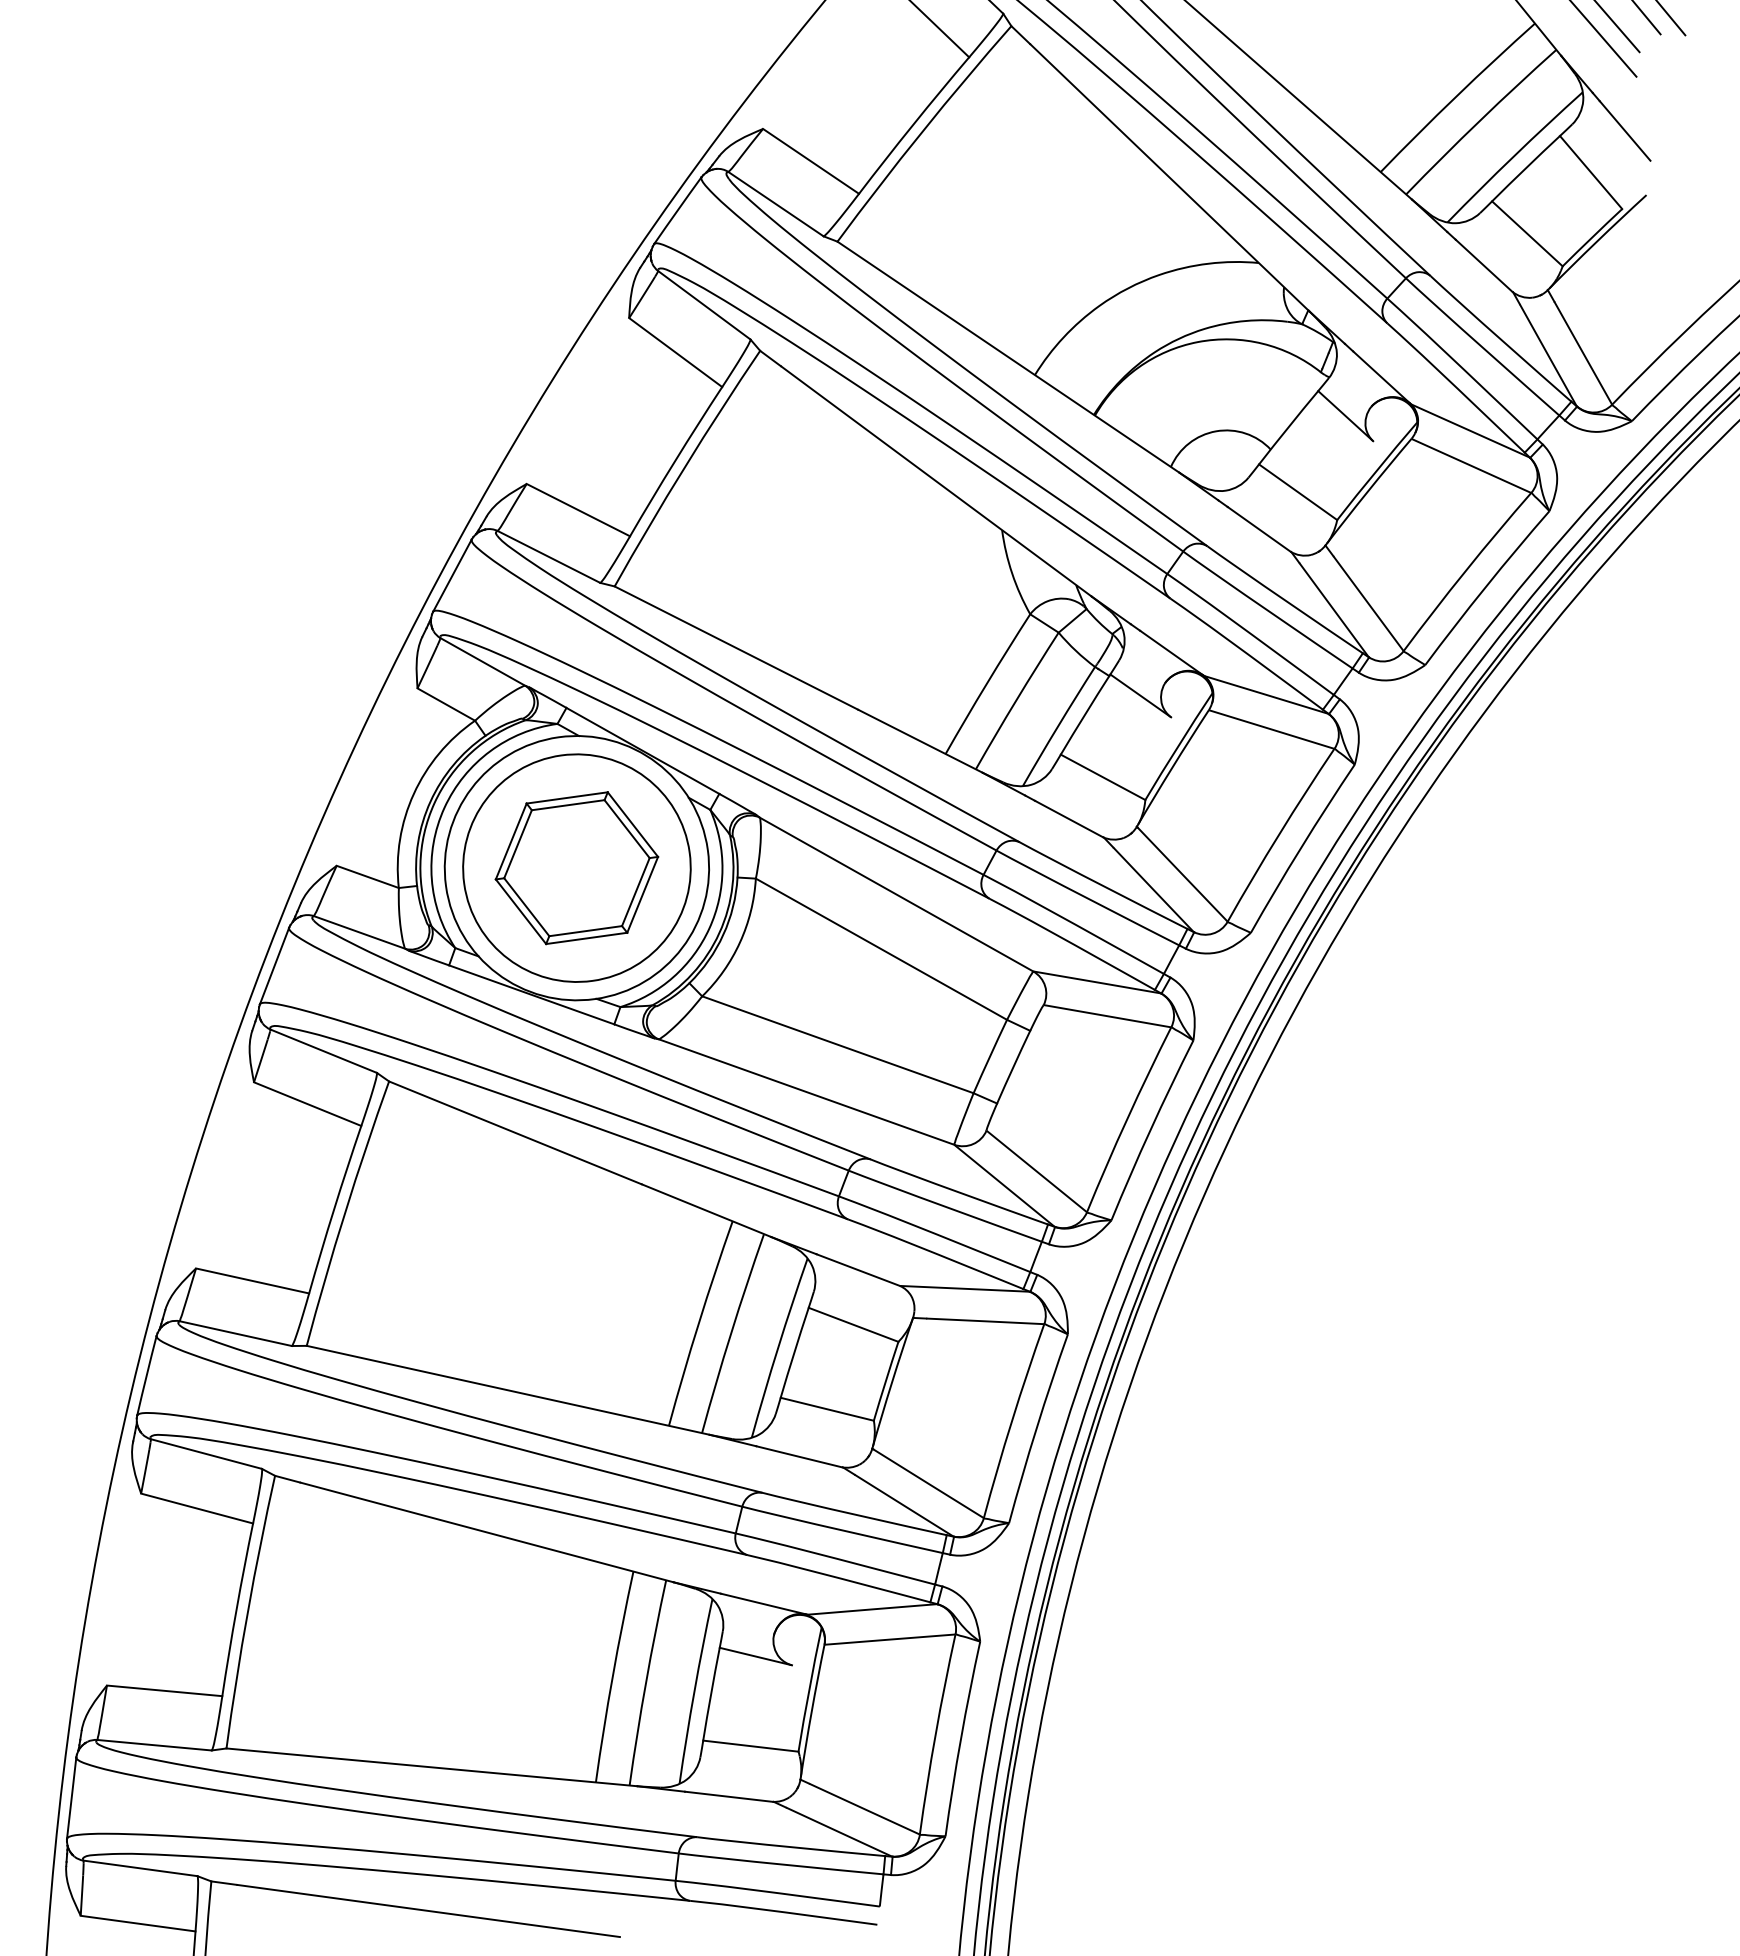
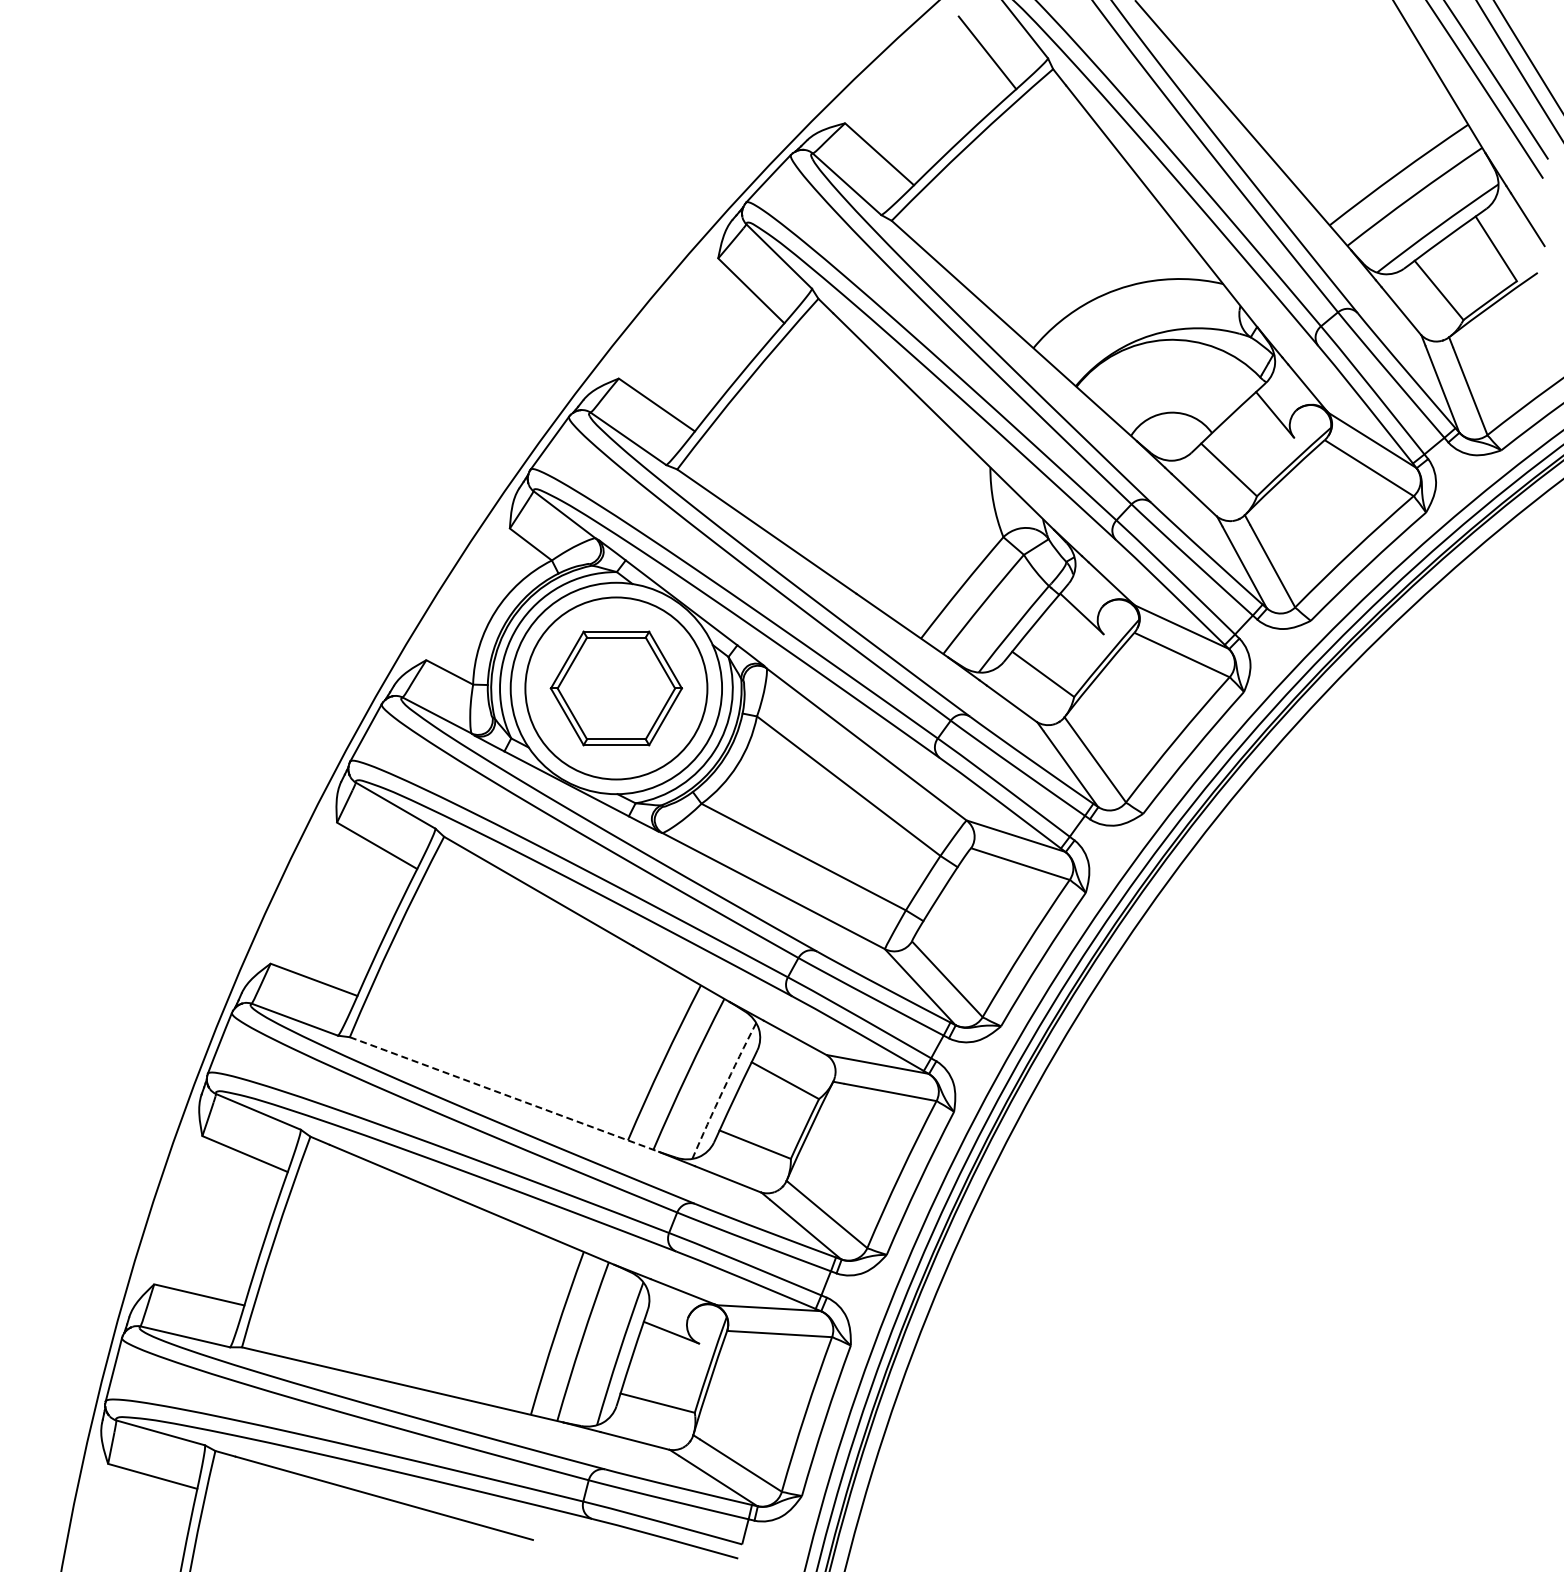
arc: (778, 1347) -> (723, 1090), solid -> dashed
line: (508, 1390) -> (504, 1094), solid -> dashed

